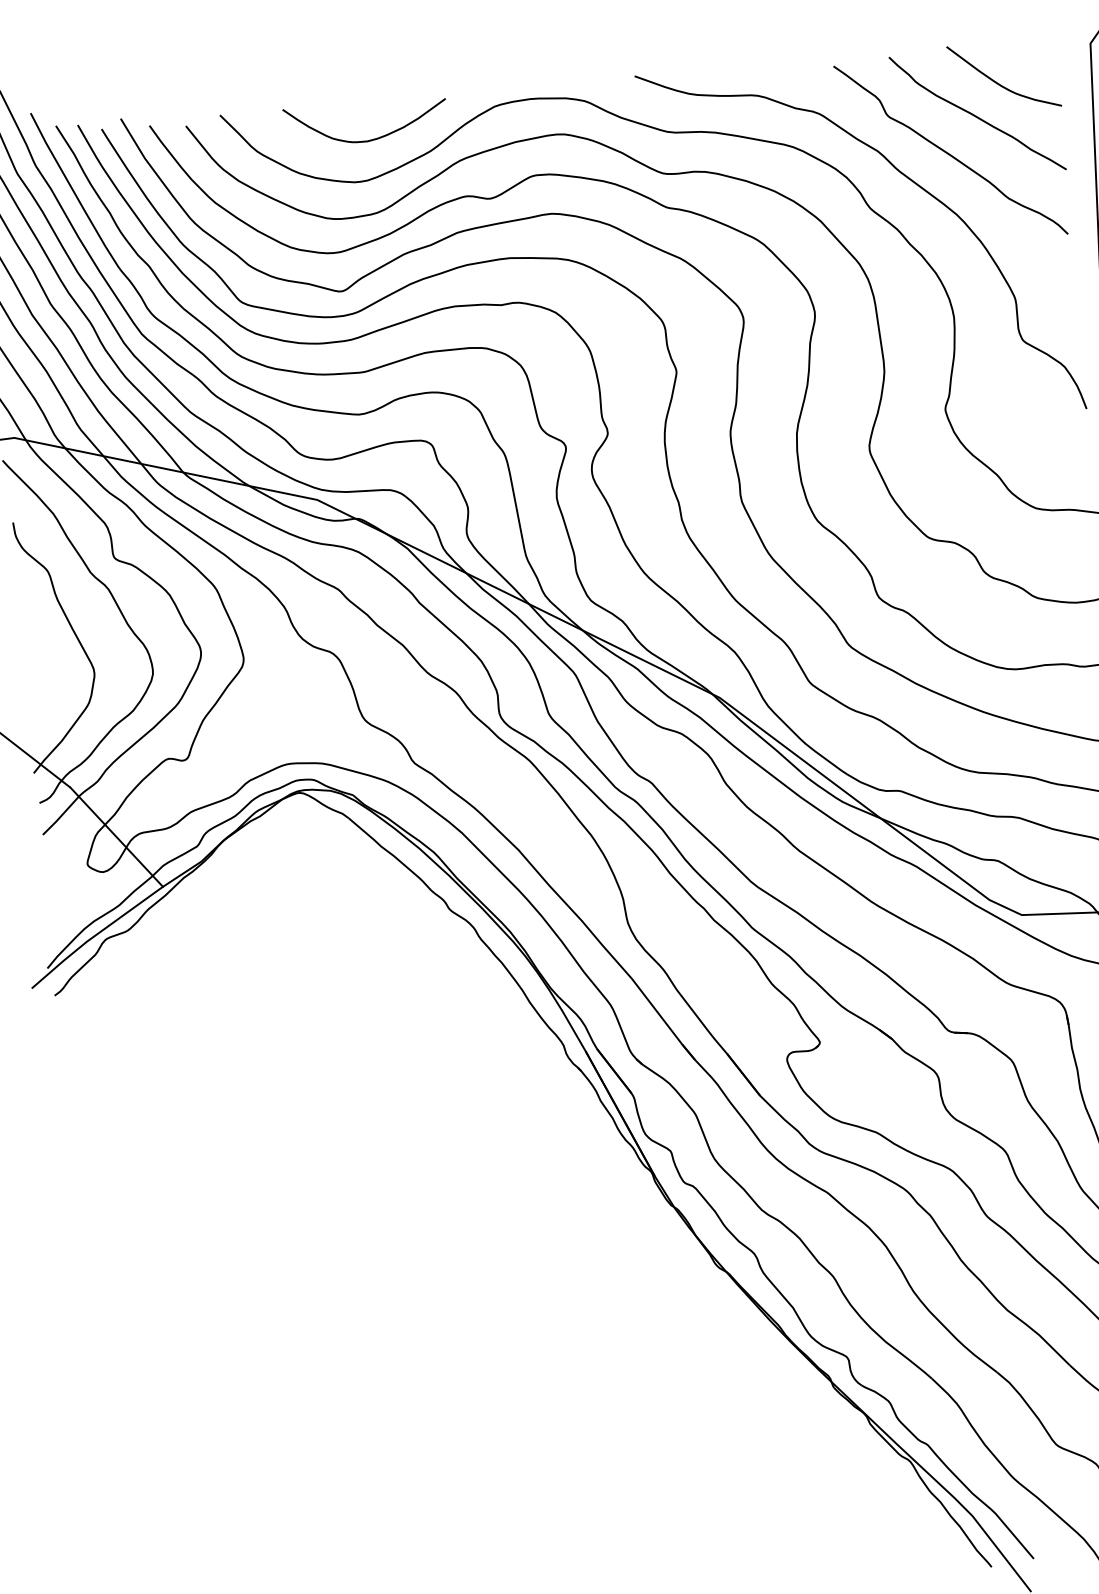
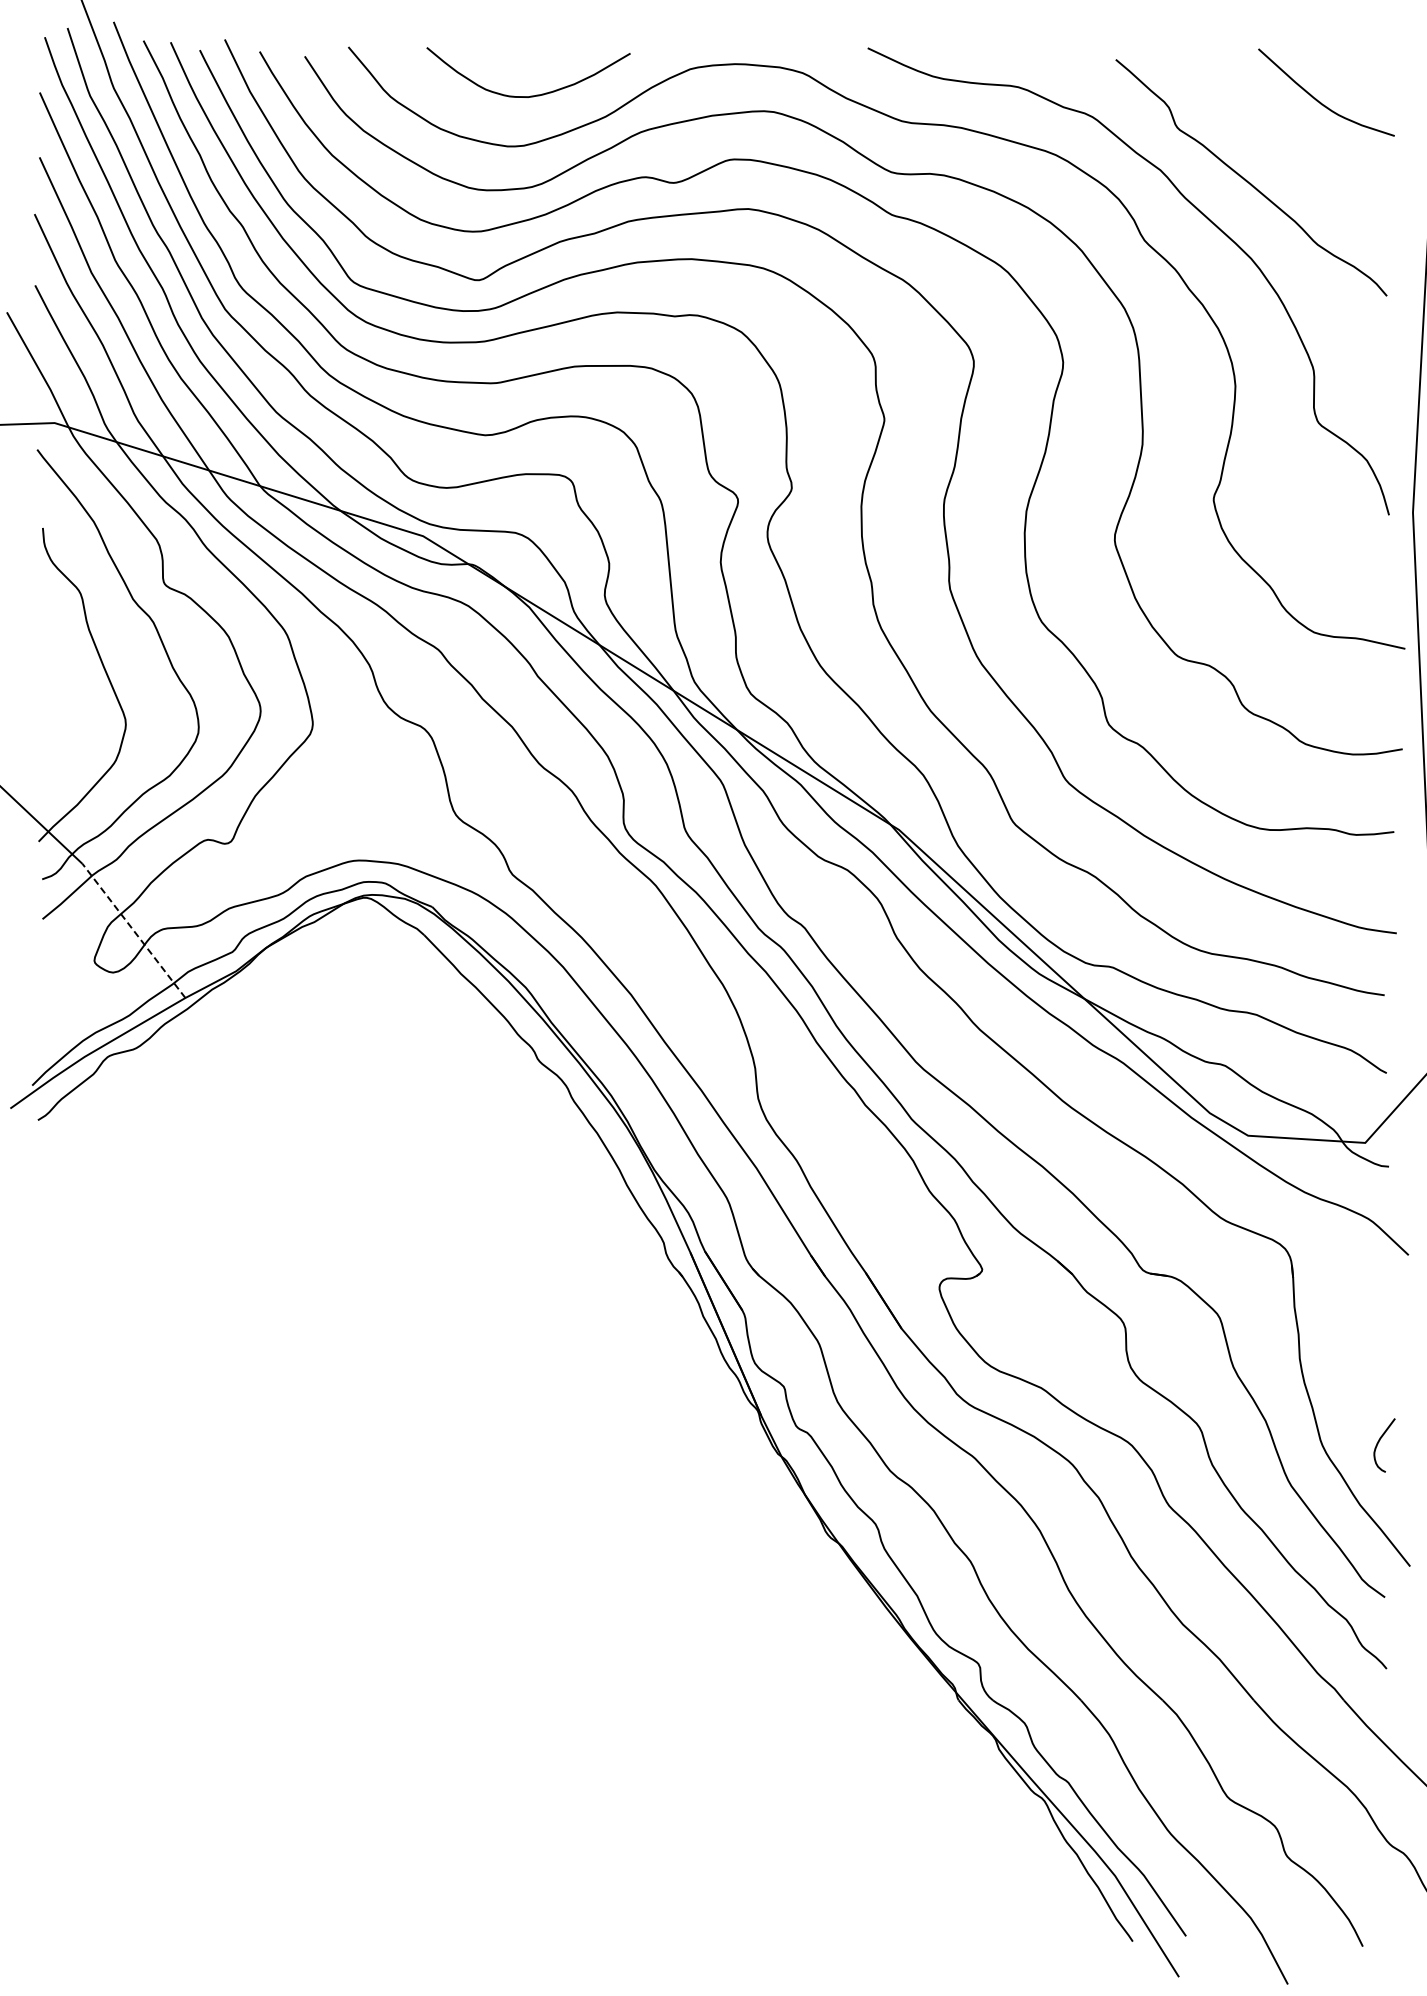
curve: (975, 115) -> (1286, 137), removed
line: (116, 836) -> (133, 930), solid -> dashed

